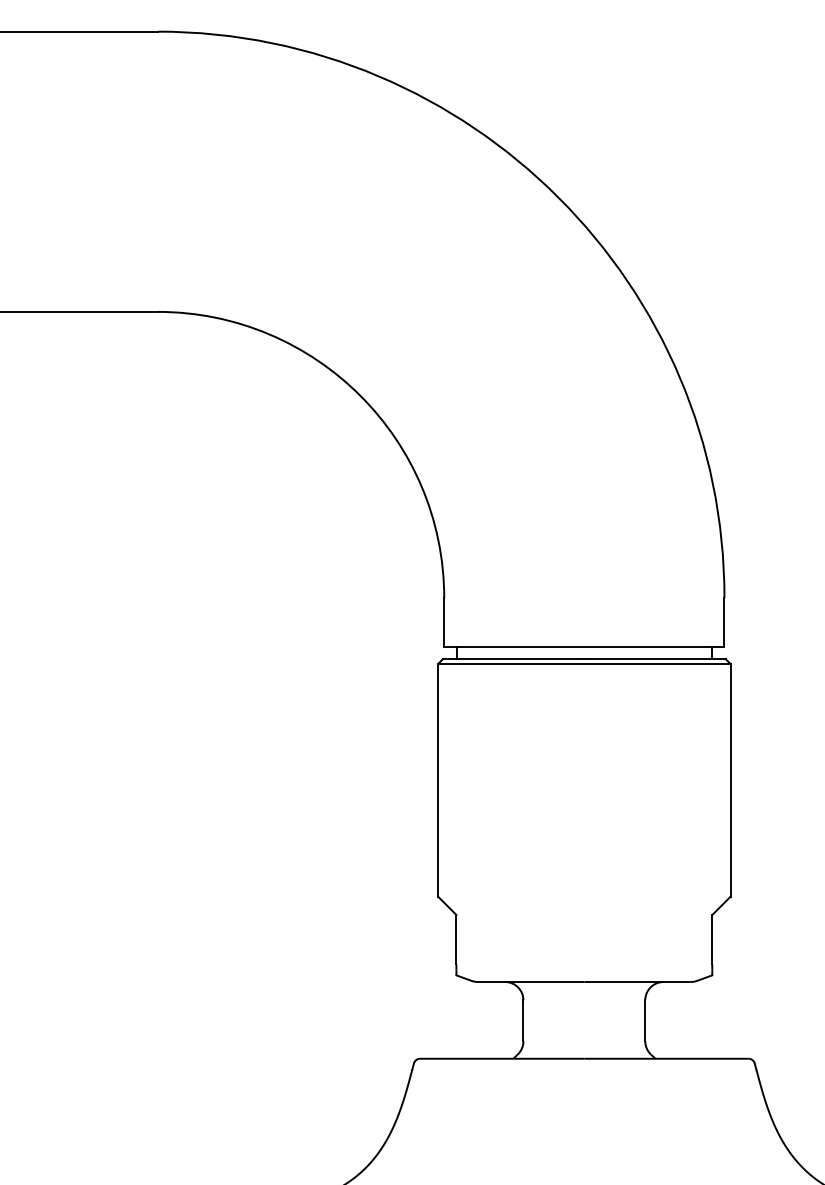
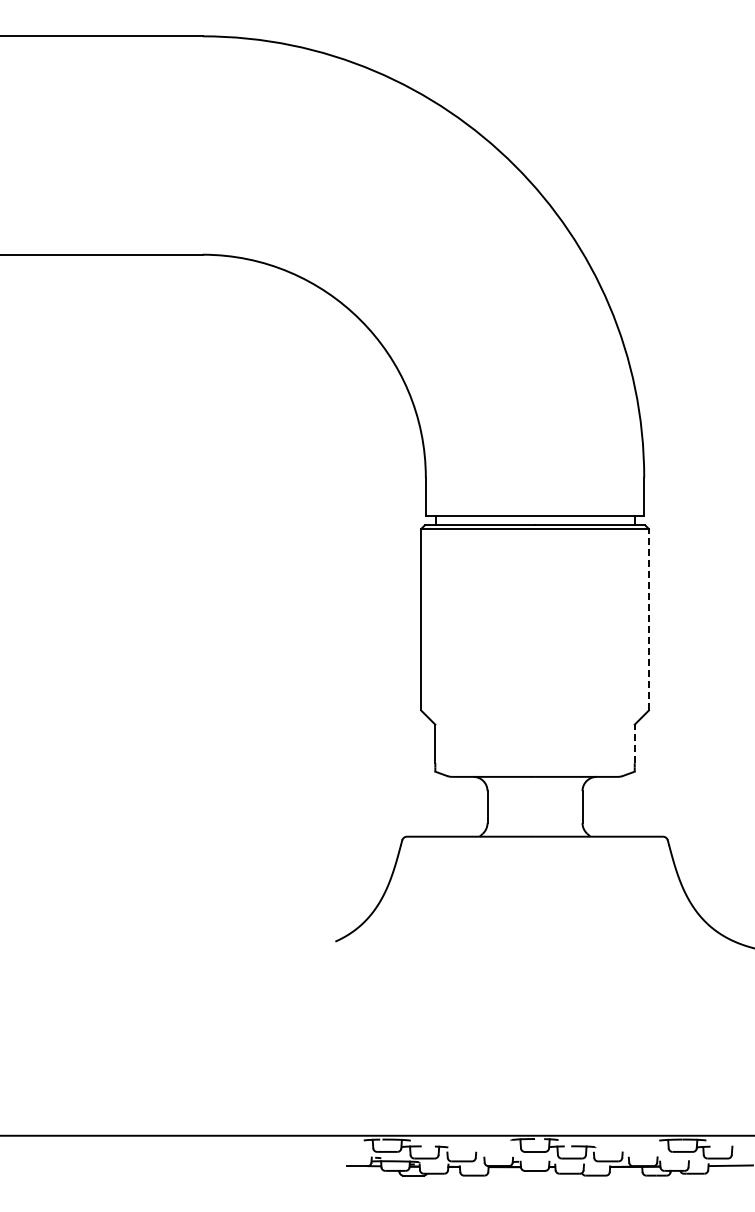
line: (729, 780) -> (648, 619), solid -> dashed
line: (711, 939) -> (634, 743), solid -> dashed

